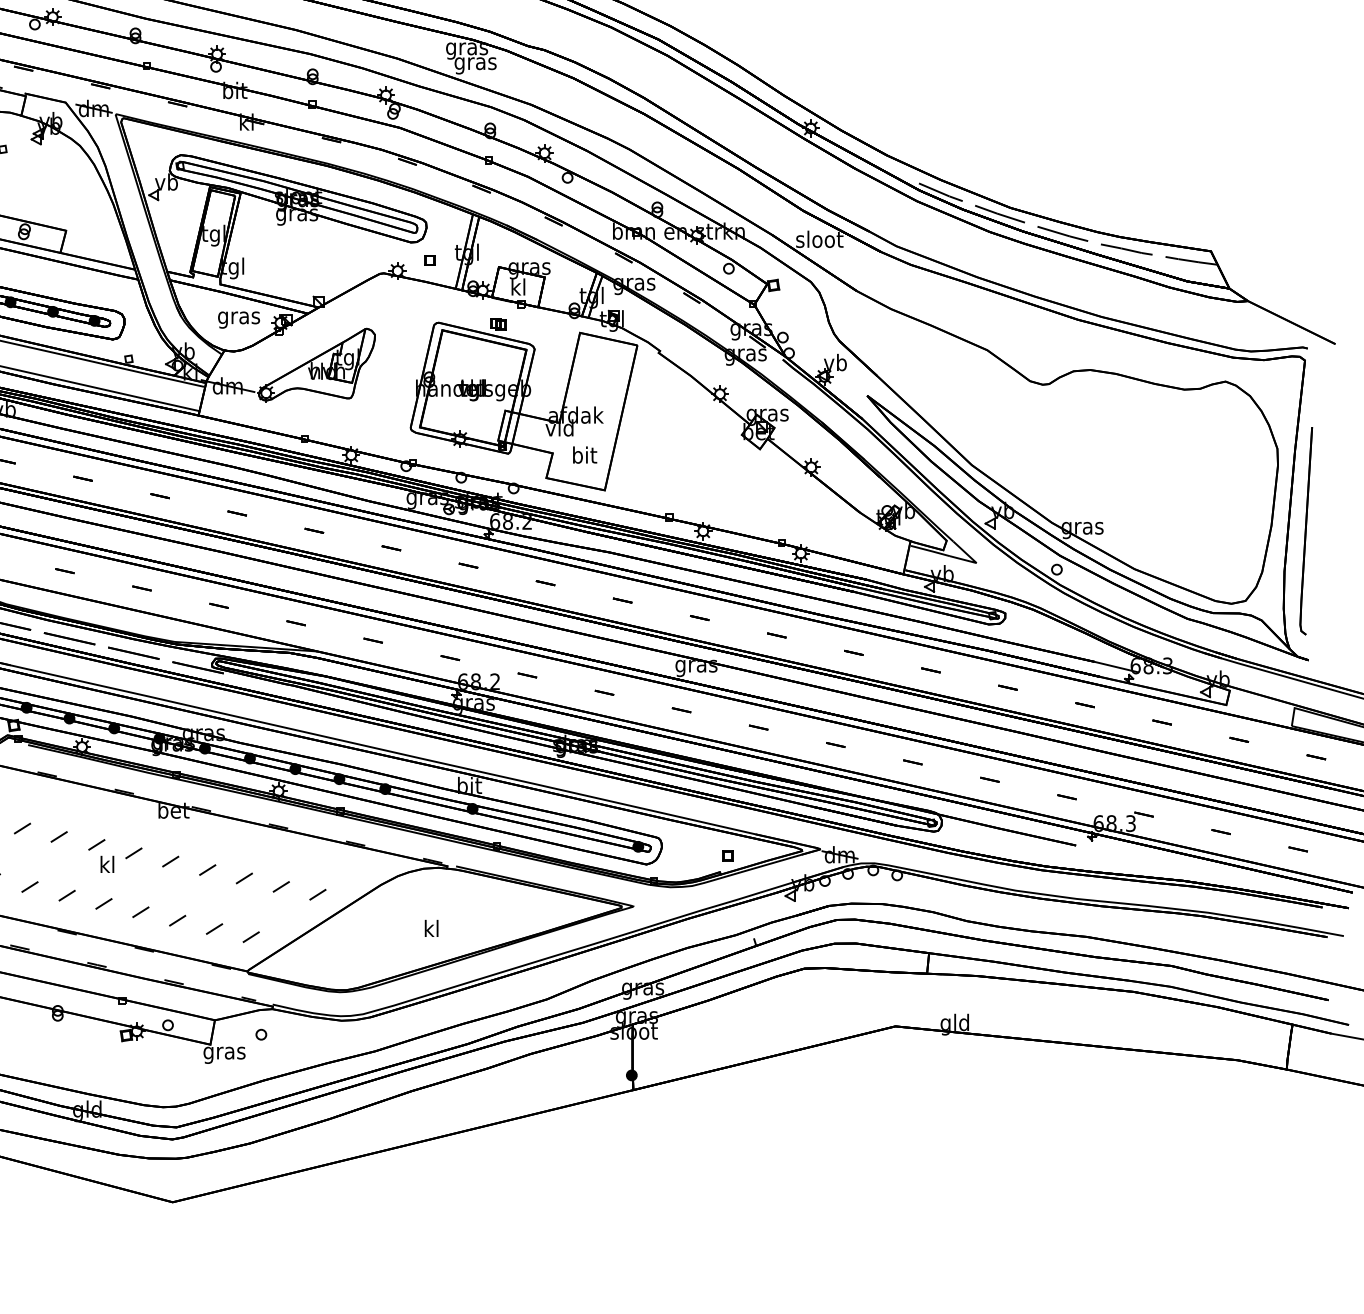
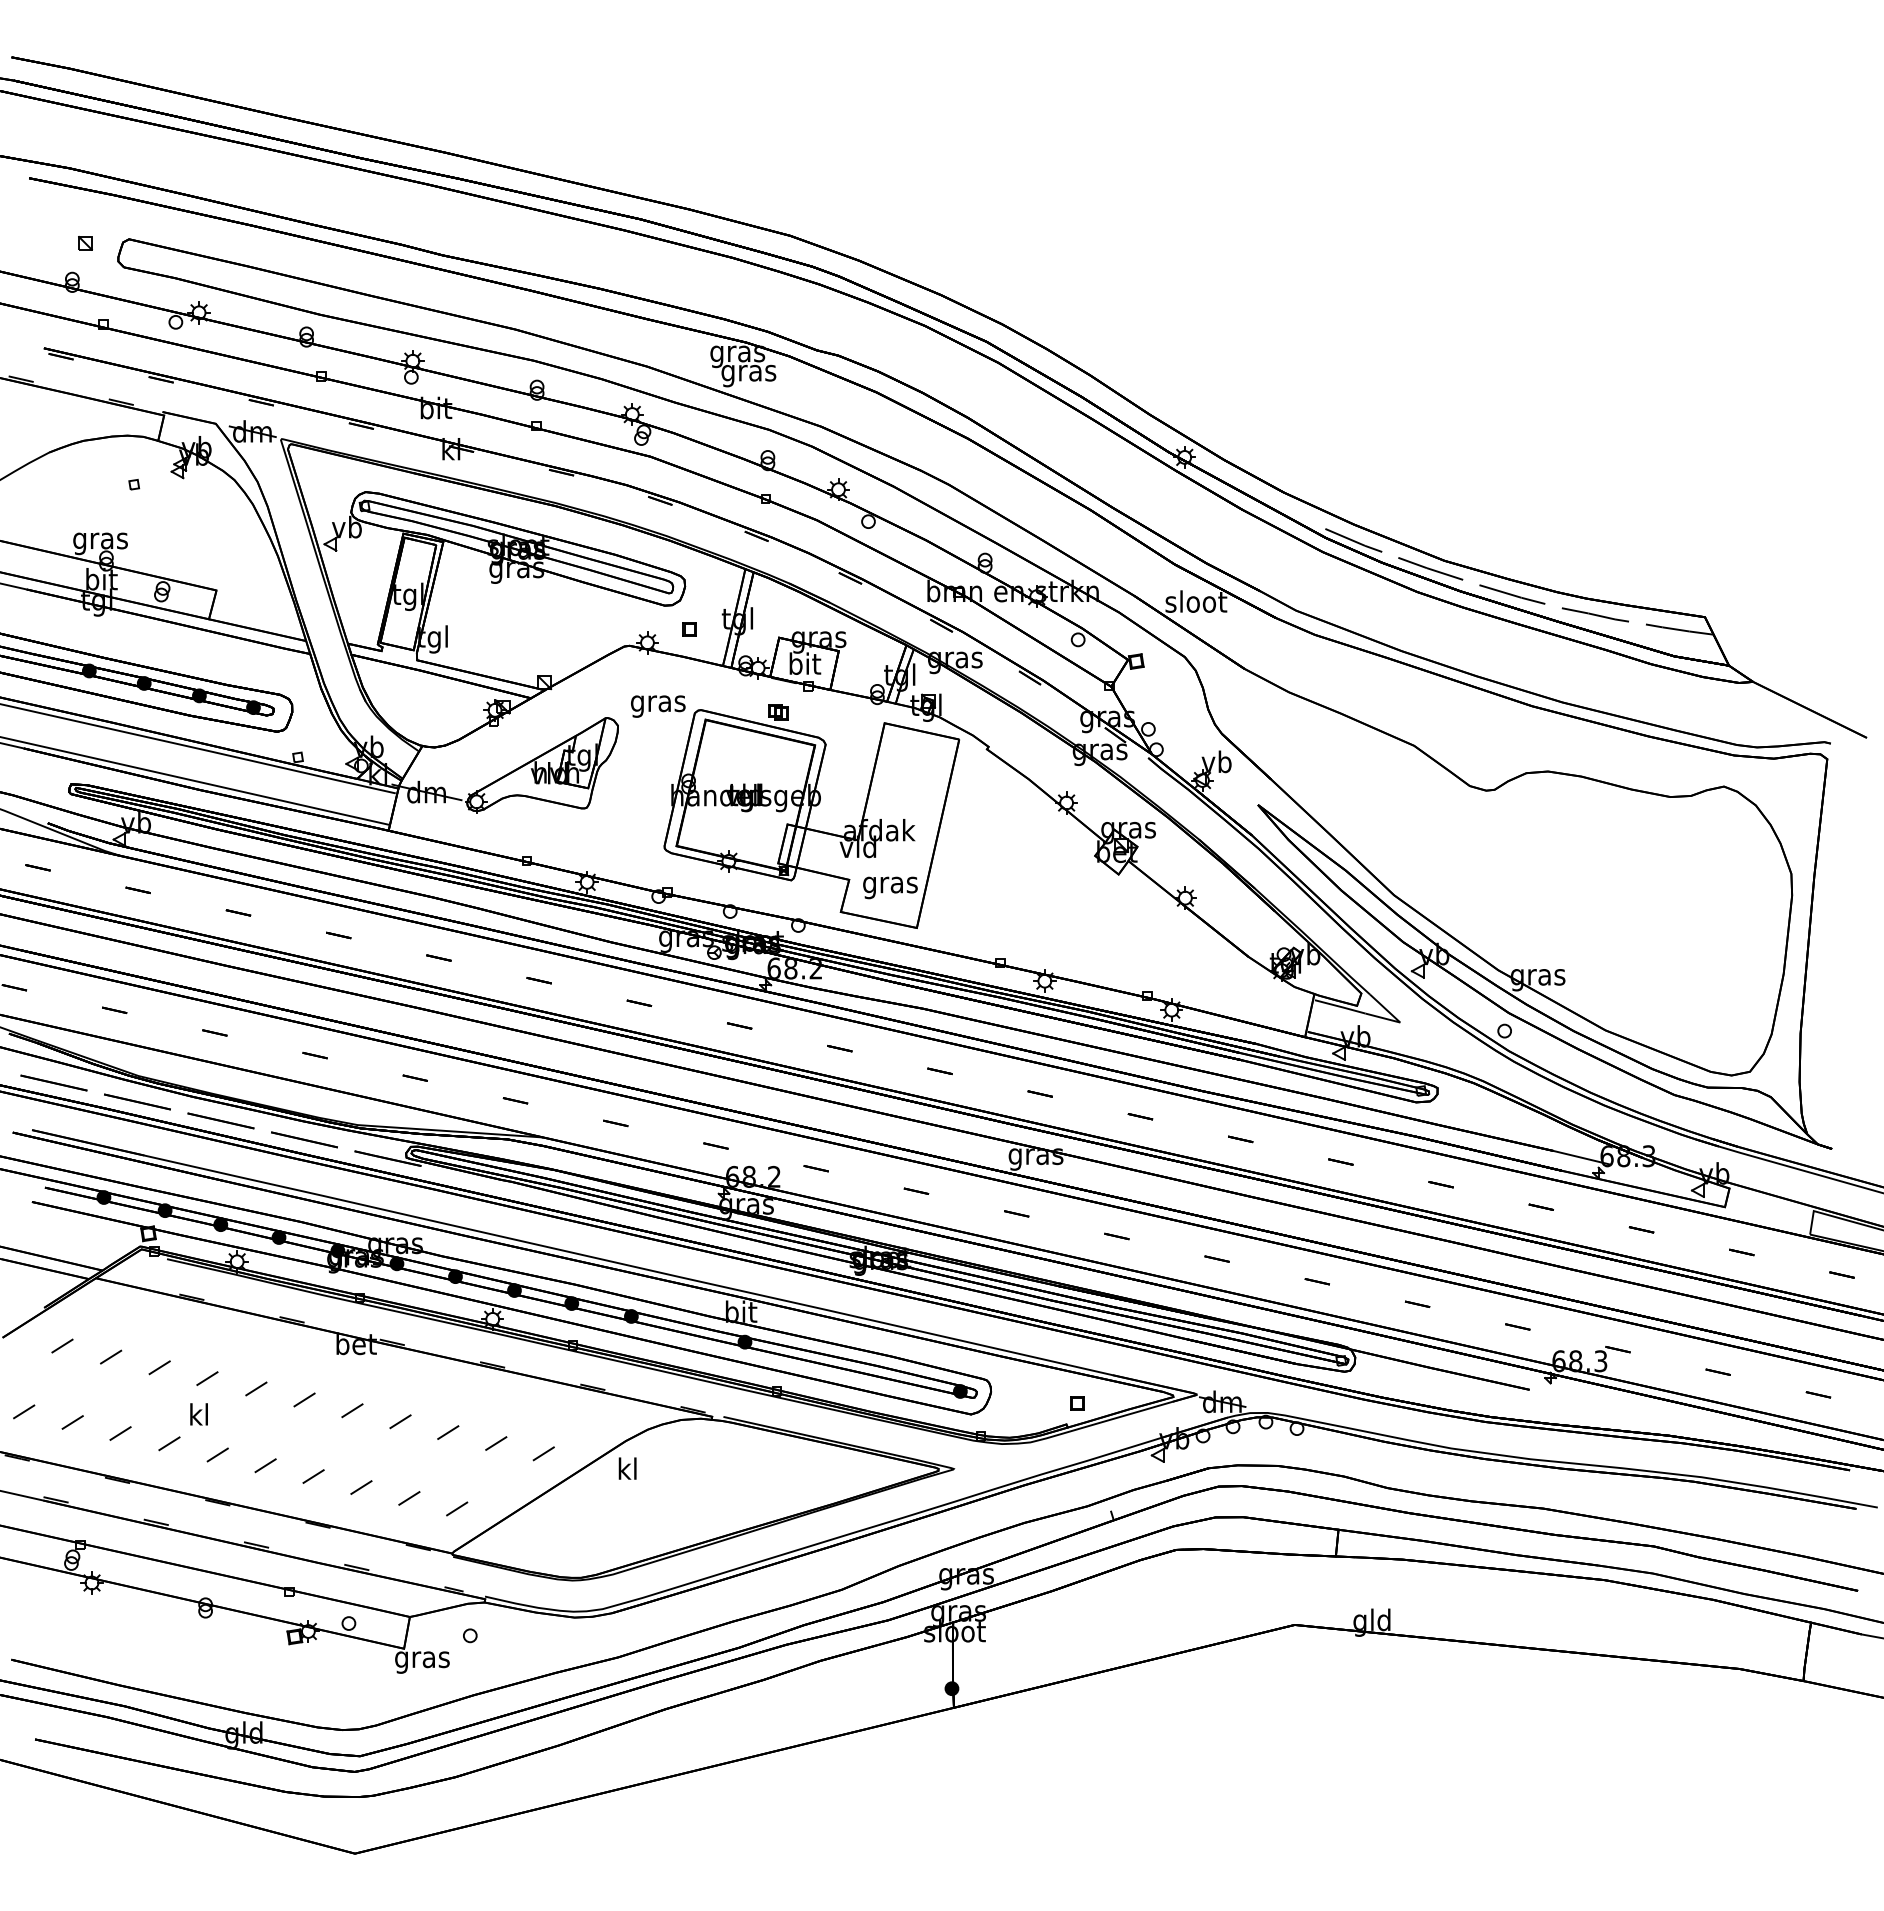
text: (519, 286) -> (805, 663), kl -> bit
text: (239, 320) -> (658, 706), moved
text: (584, 456) -> (890, 884), bit -> gras
part: (1305, 530) -> (1828, 980), removed
text: (106, 864) -> (198, 1414), moved
text: (431, 928) -> (627, 1468), moved

